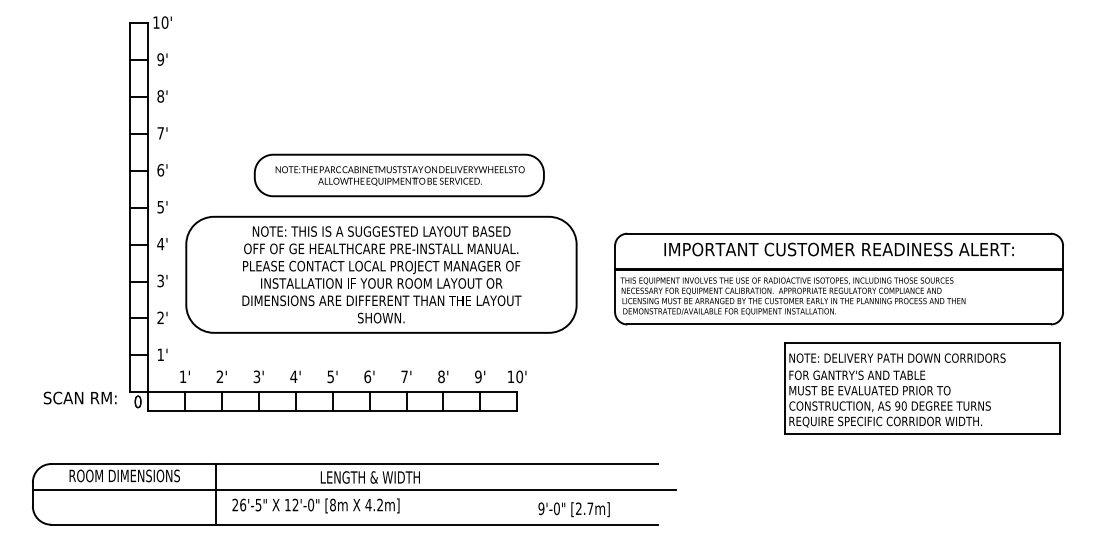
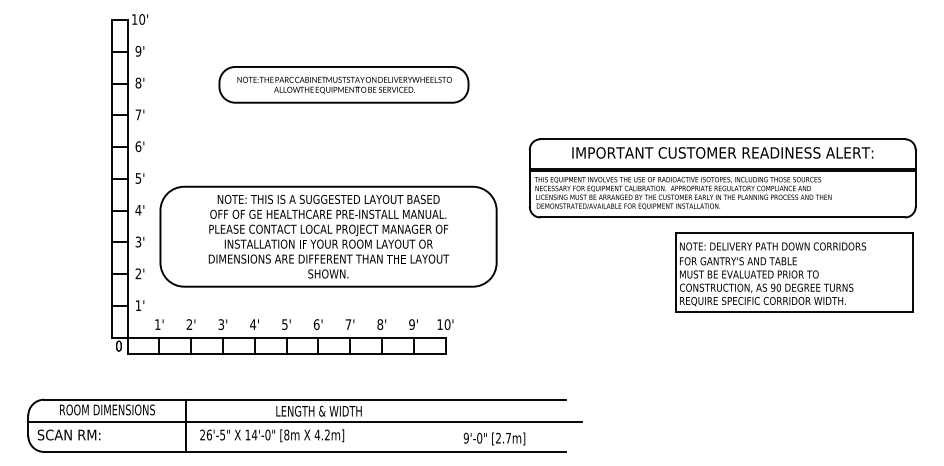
part: (398, 175) -> (343, 84), moved
part: (838, 324) -> (722, 217), moved
text: (79, 397) -> (68, 434), moved
text: (295, 504) -> (254, 434), 12'-0" -> 14'-0"

